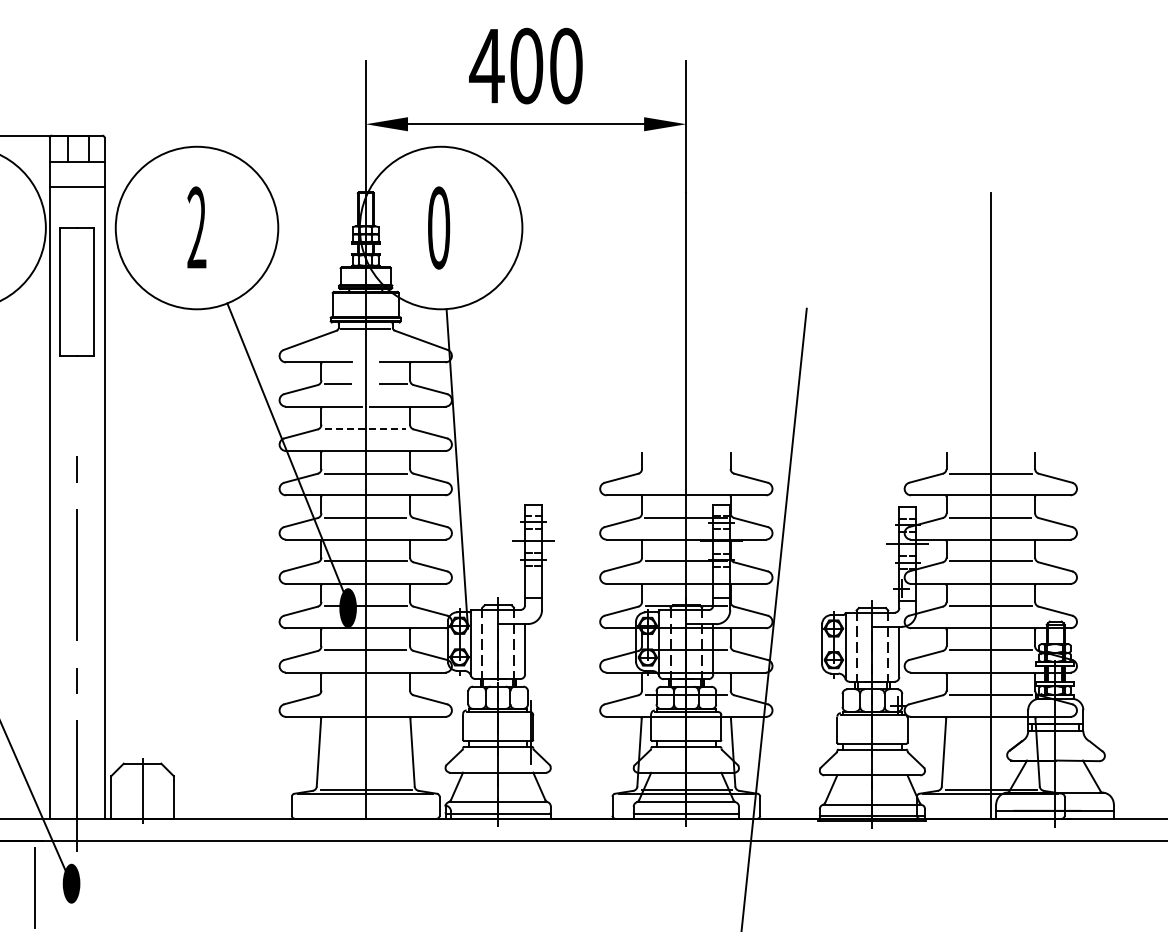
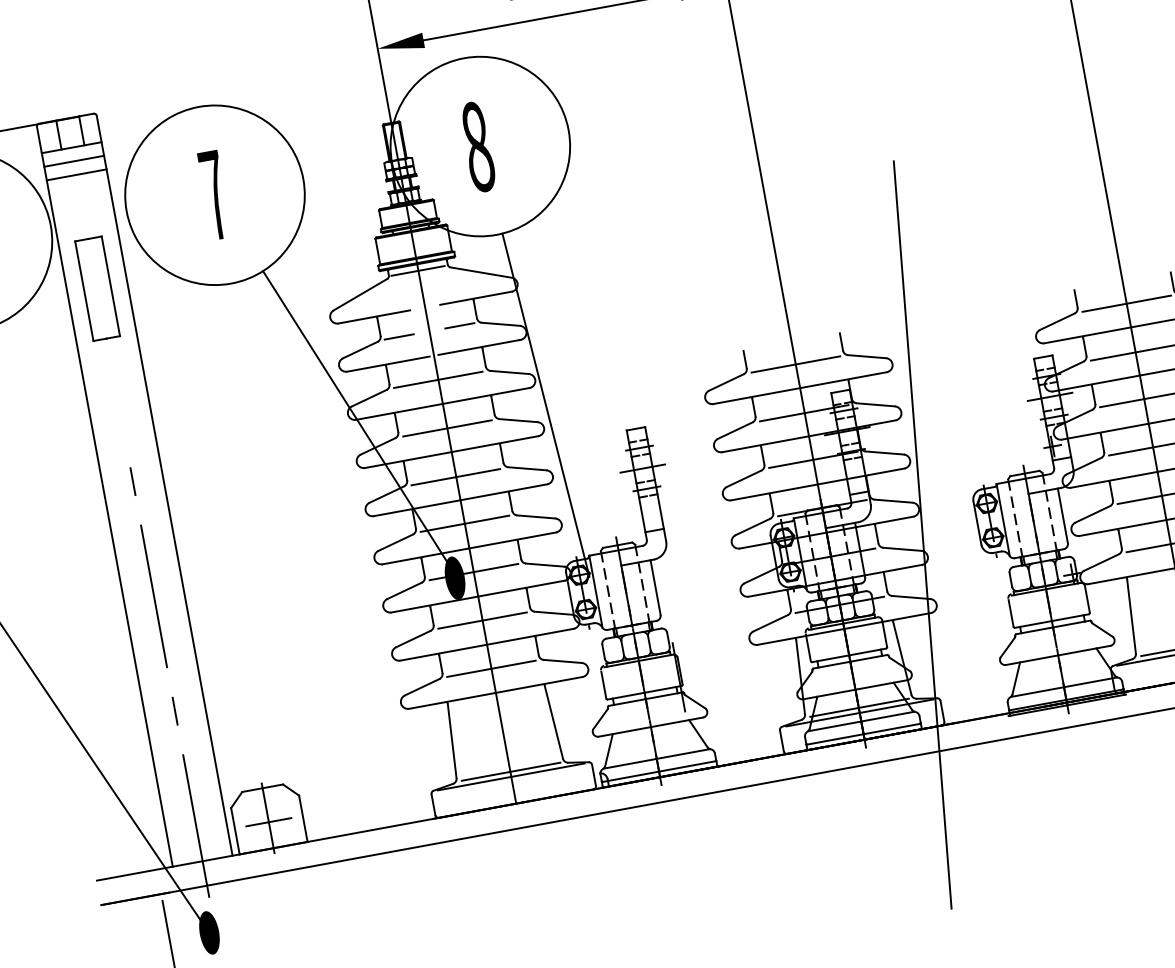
line: (76, 174) -> (73, 161), added
text: (196, 227) -> (214, 194), 2 -> 7
text: (438, 227) -> (477, 146), 0 -> 8
part: (76, 291) -> (96, 288), size x0.71
line: (365, 428) -> (438, 379), dashed -> solid
line: (686, 473) -> (795, 364), added
line: (365, 694) -> (491, 668), added
line: (142, 794) -> (268, 821), added

